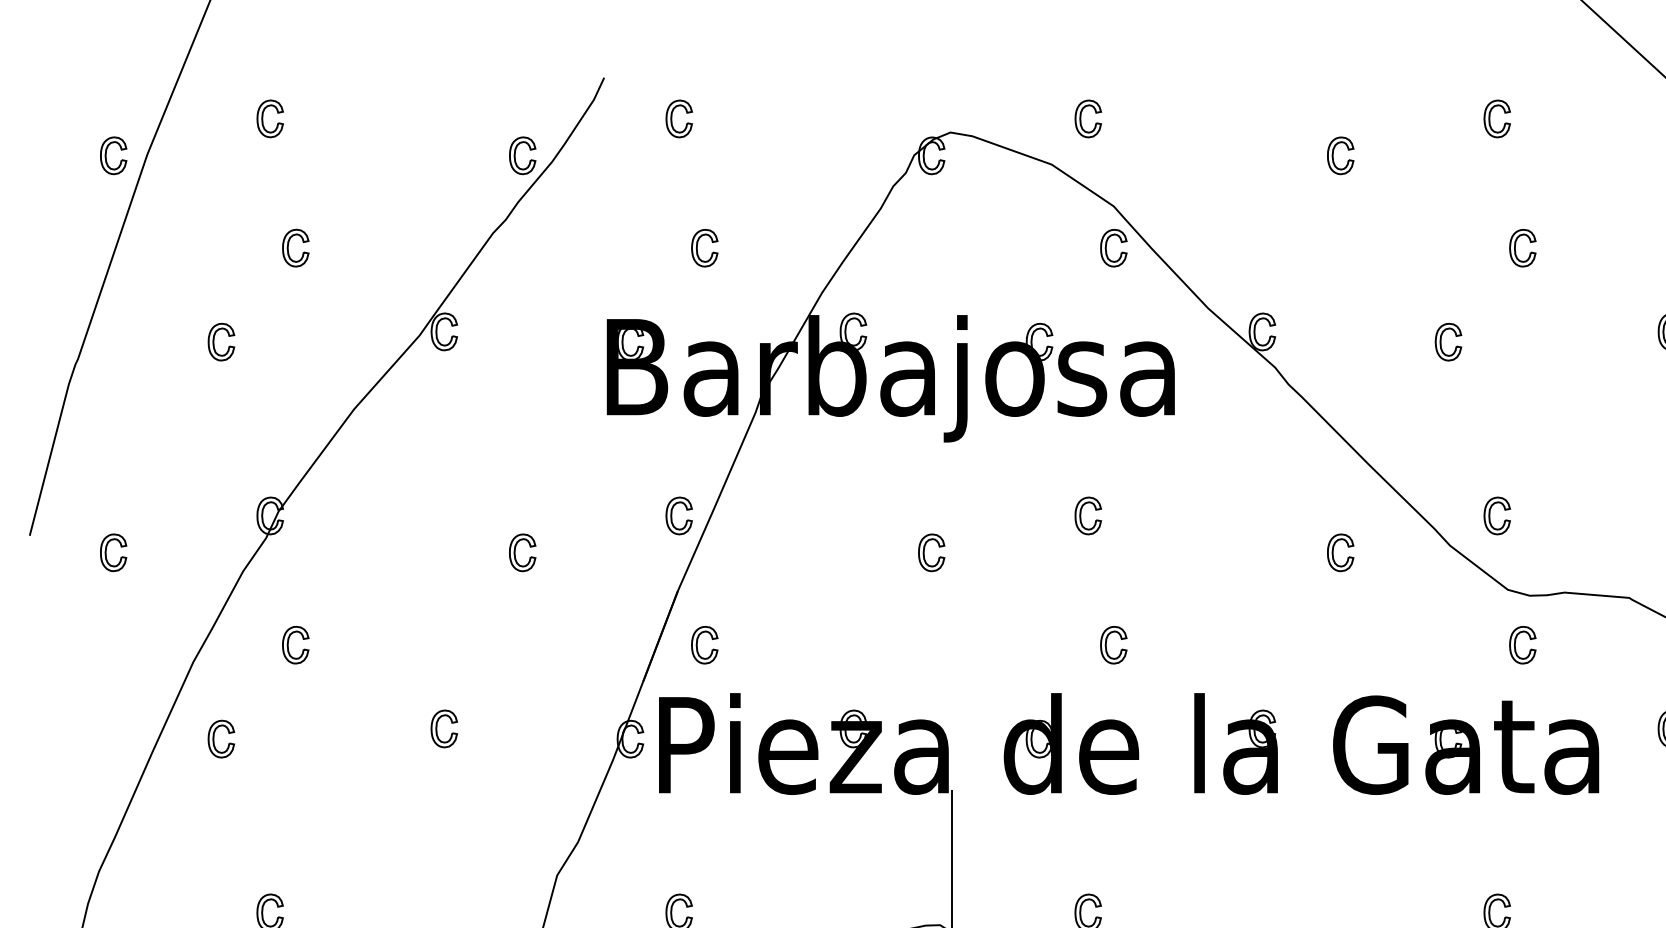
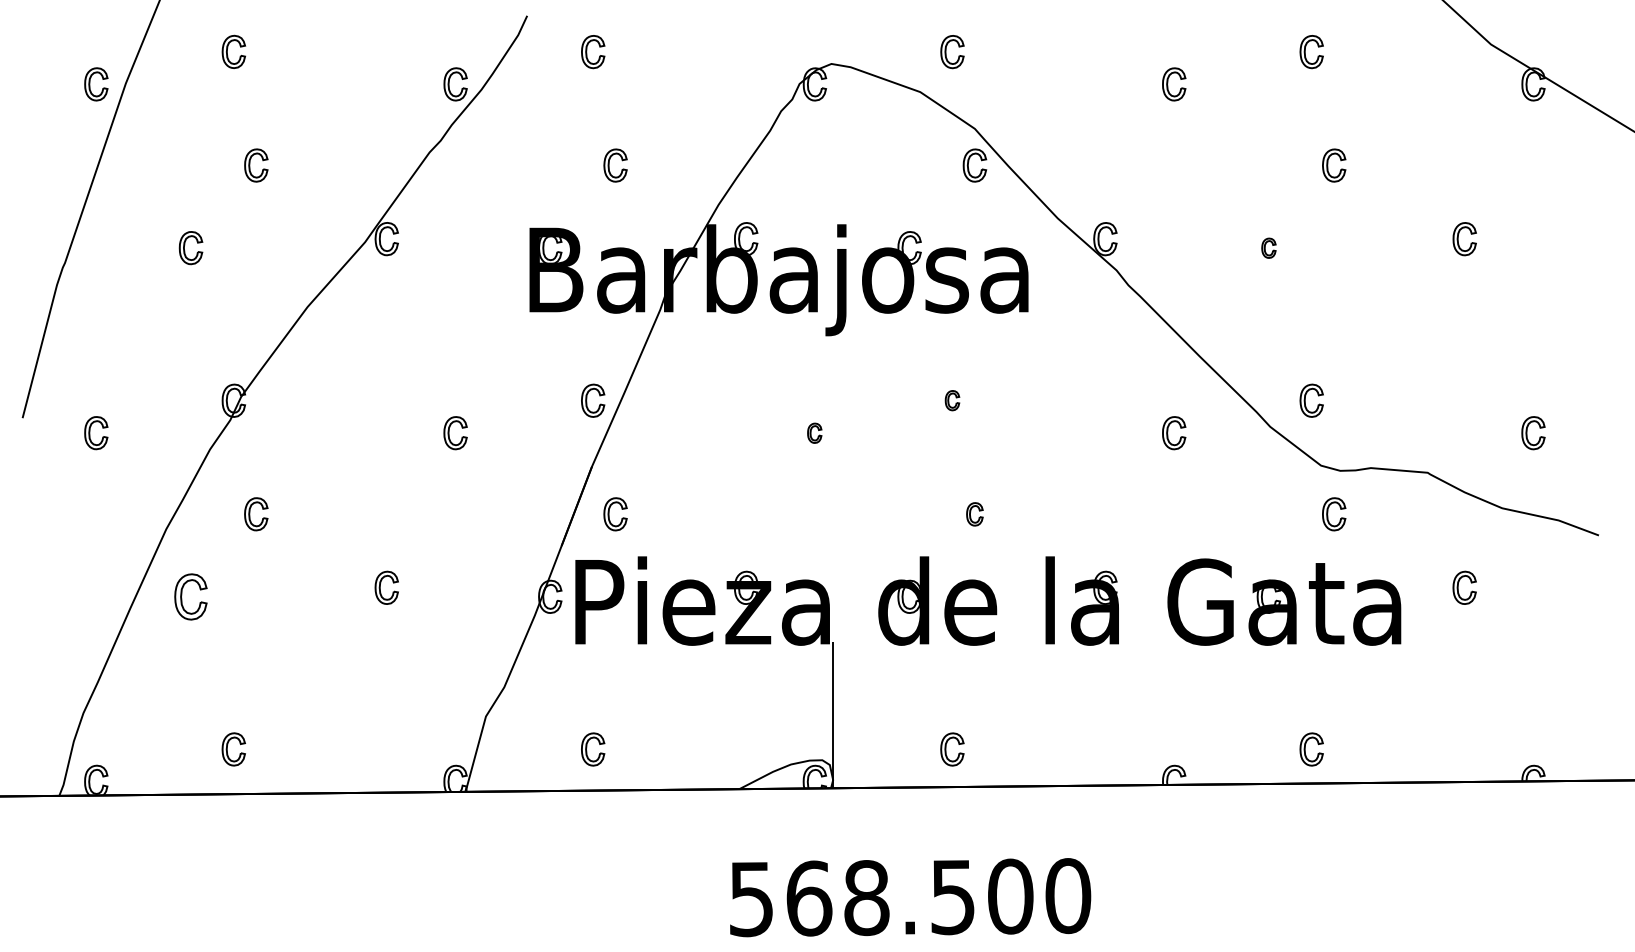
part: (1448, 342) -> (1268, 248), size x0.6
part: (1088, 515) -> (952, 400), size x0.6
part: (931, 553) -> (814, 433), size x0.6
part: (1113, 645) -> (974, 514), size x0.7
part: (220, 738) -> (190, 596), size x1.4

